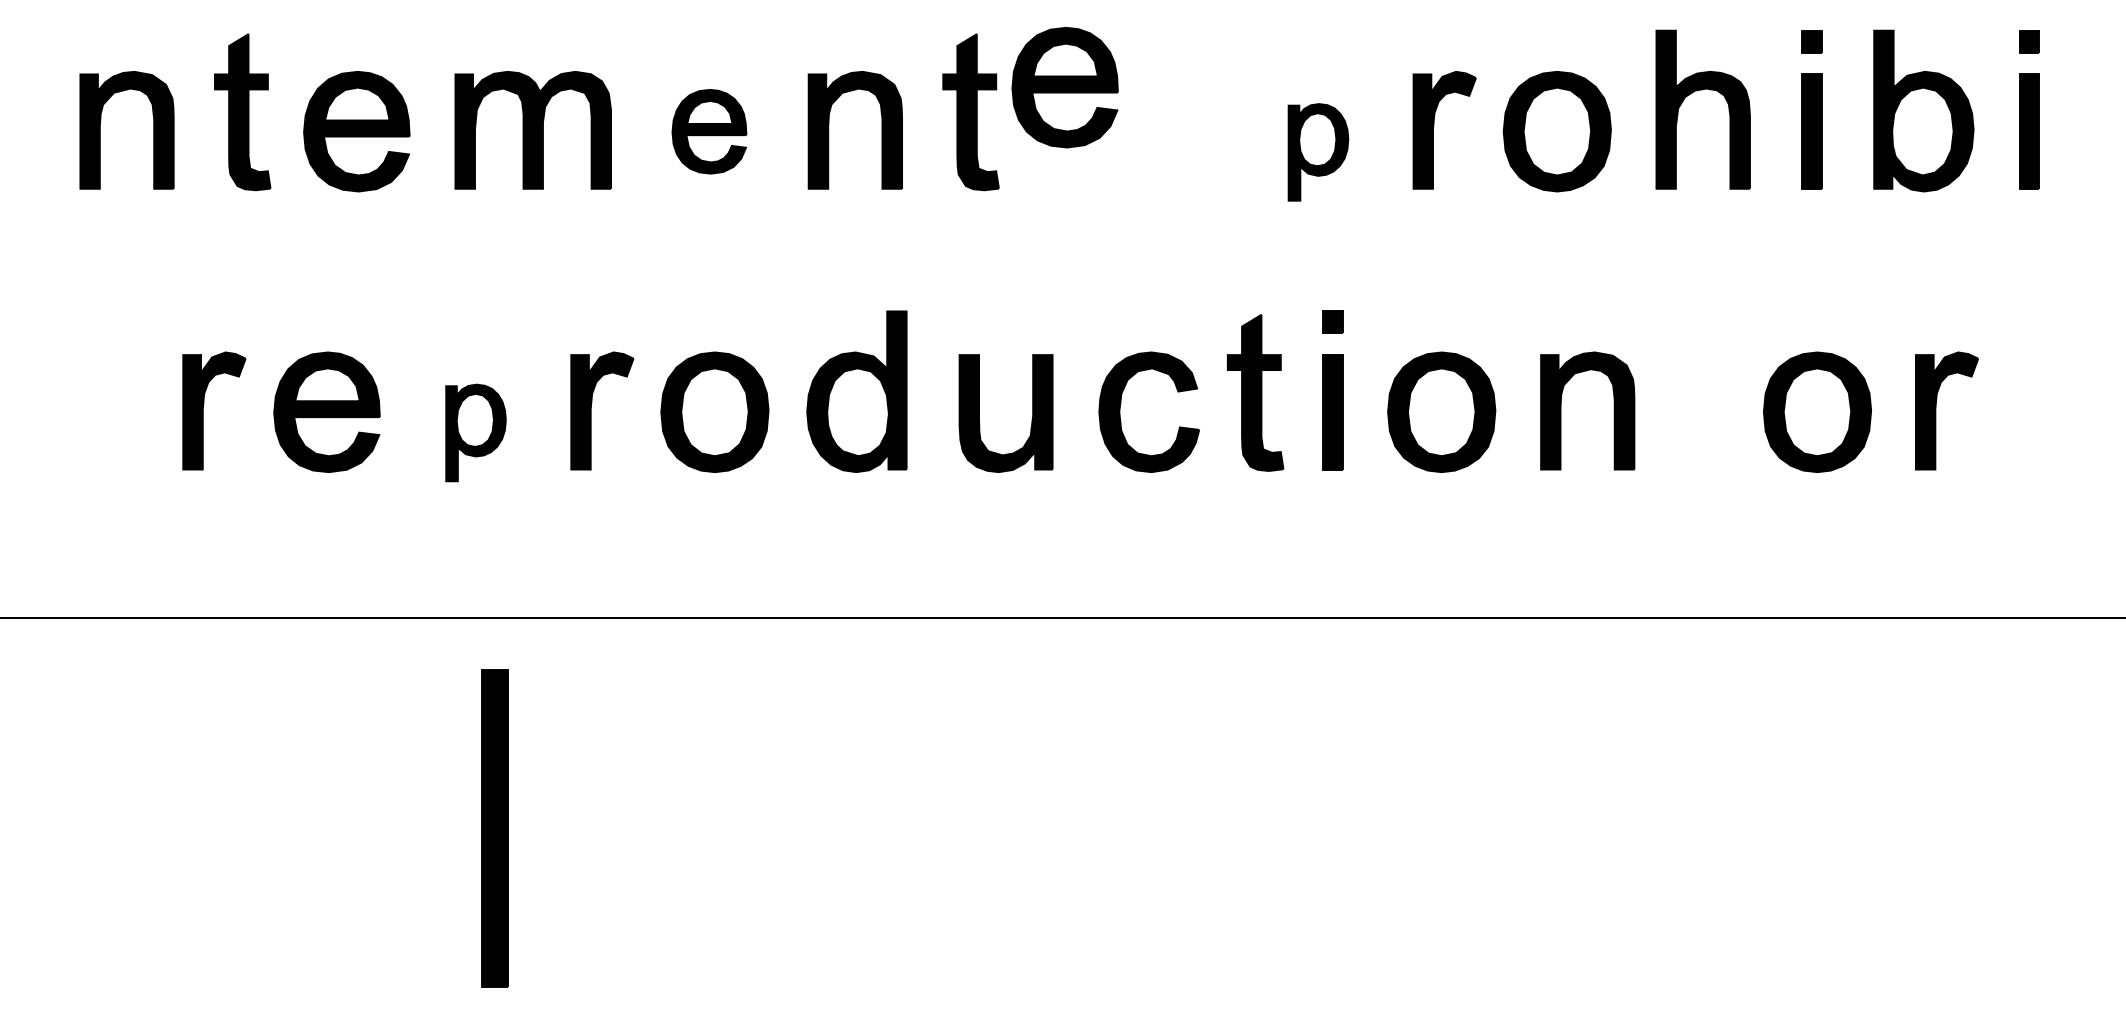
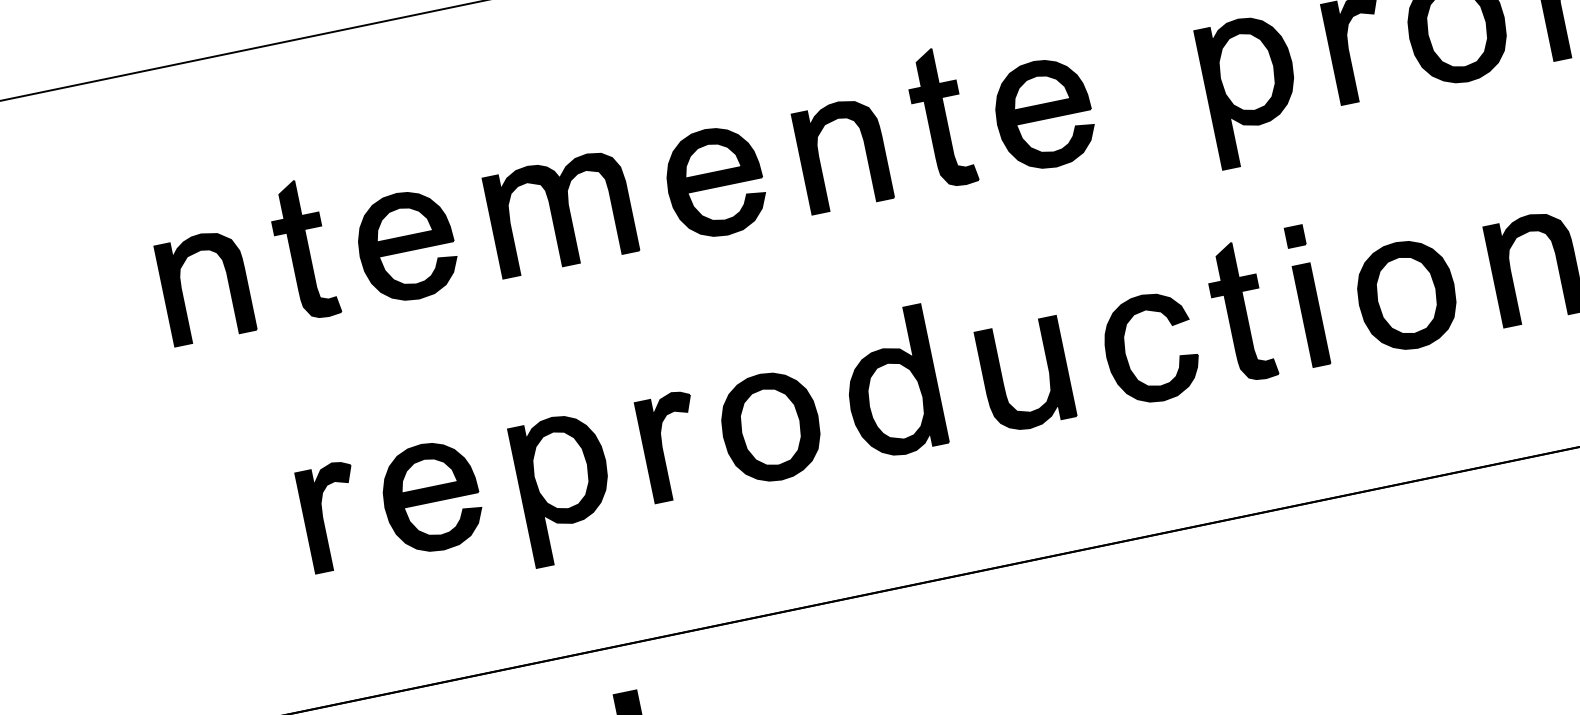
part: (1064, 87) -> (1043, 114), moved
part: (709, 131) -> (715, 182), size x1.43
part: (1318, 152) -> (1251, 90), size x1.67
part: (475, 432) -> (565, 488), size x1.67

